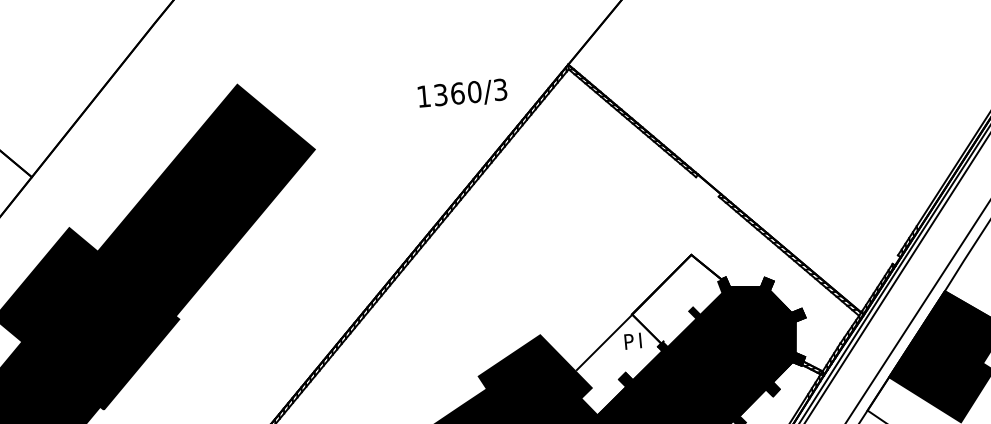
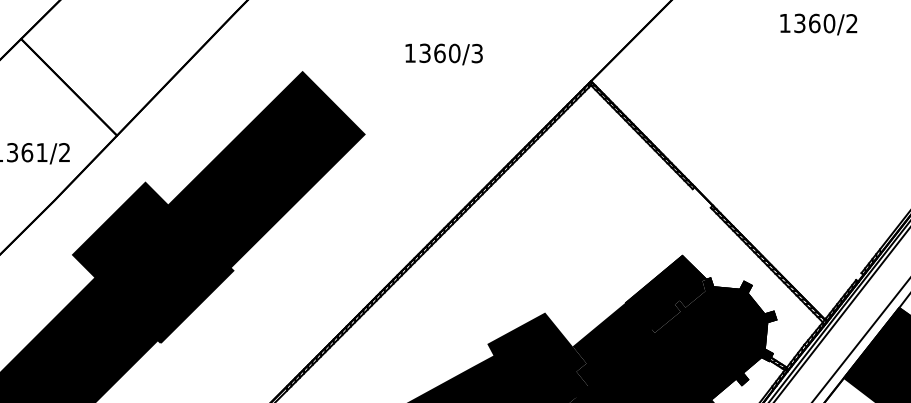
text: (461, 94) -> (443, 54), moved
fill: (649, 334) -> (639, 321), added

